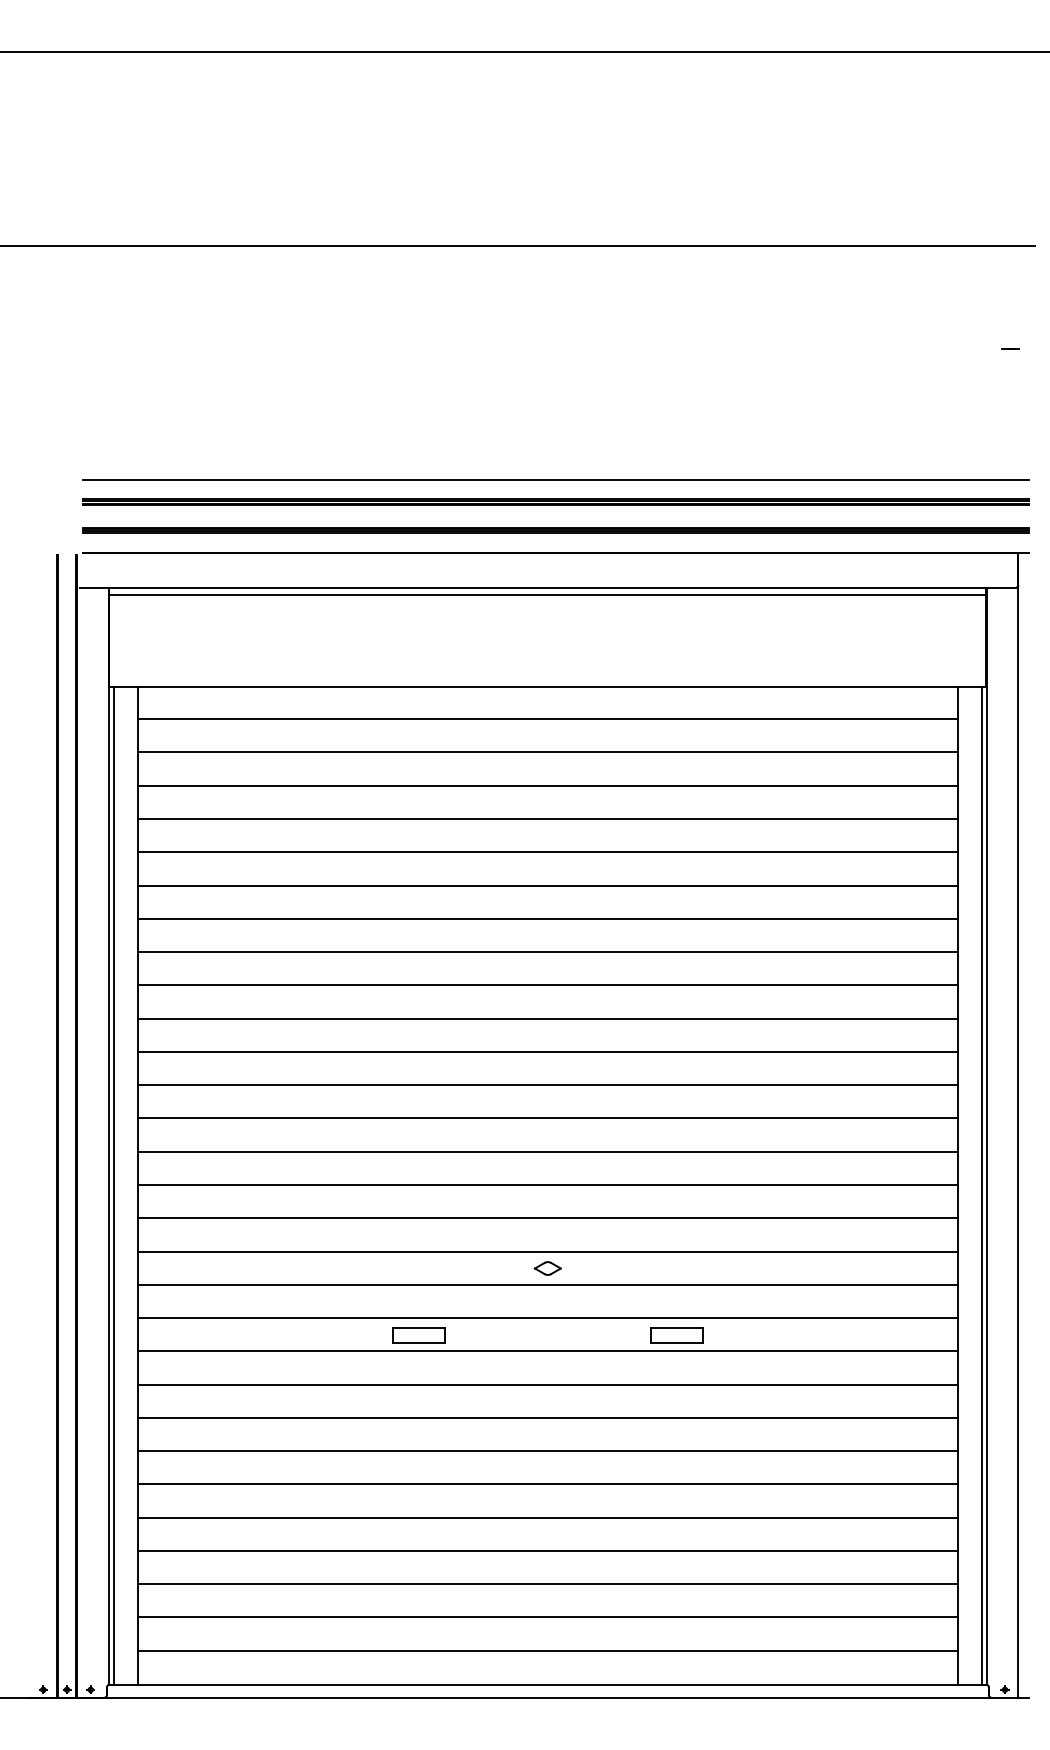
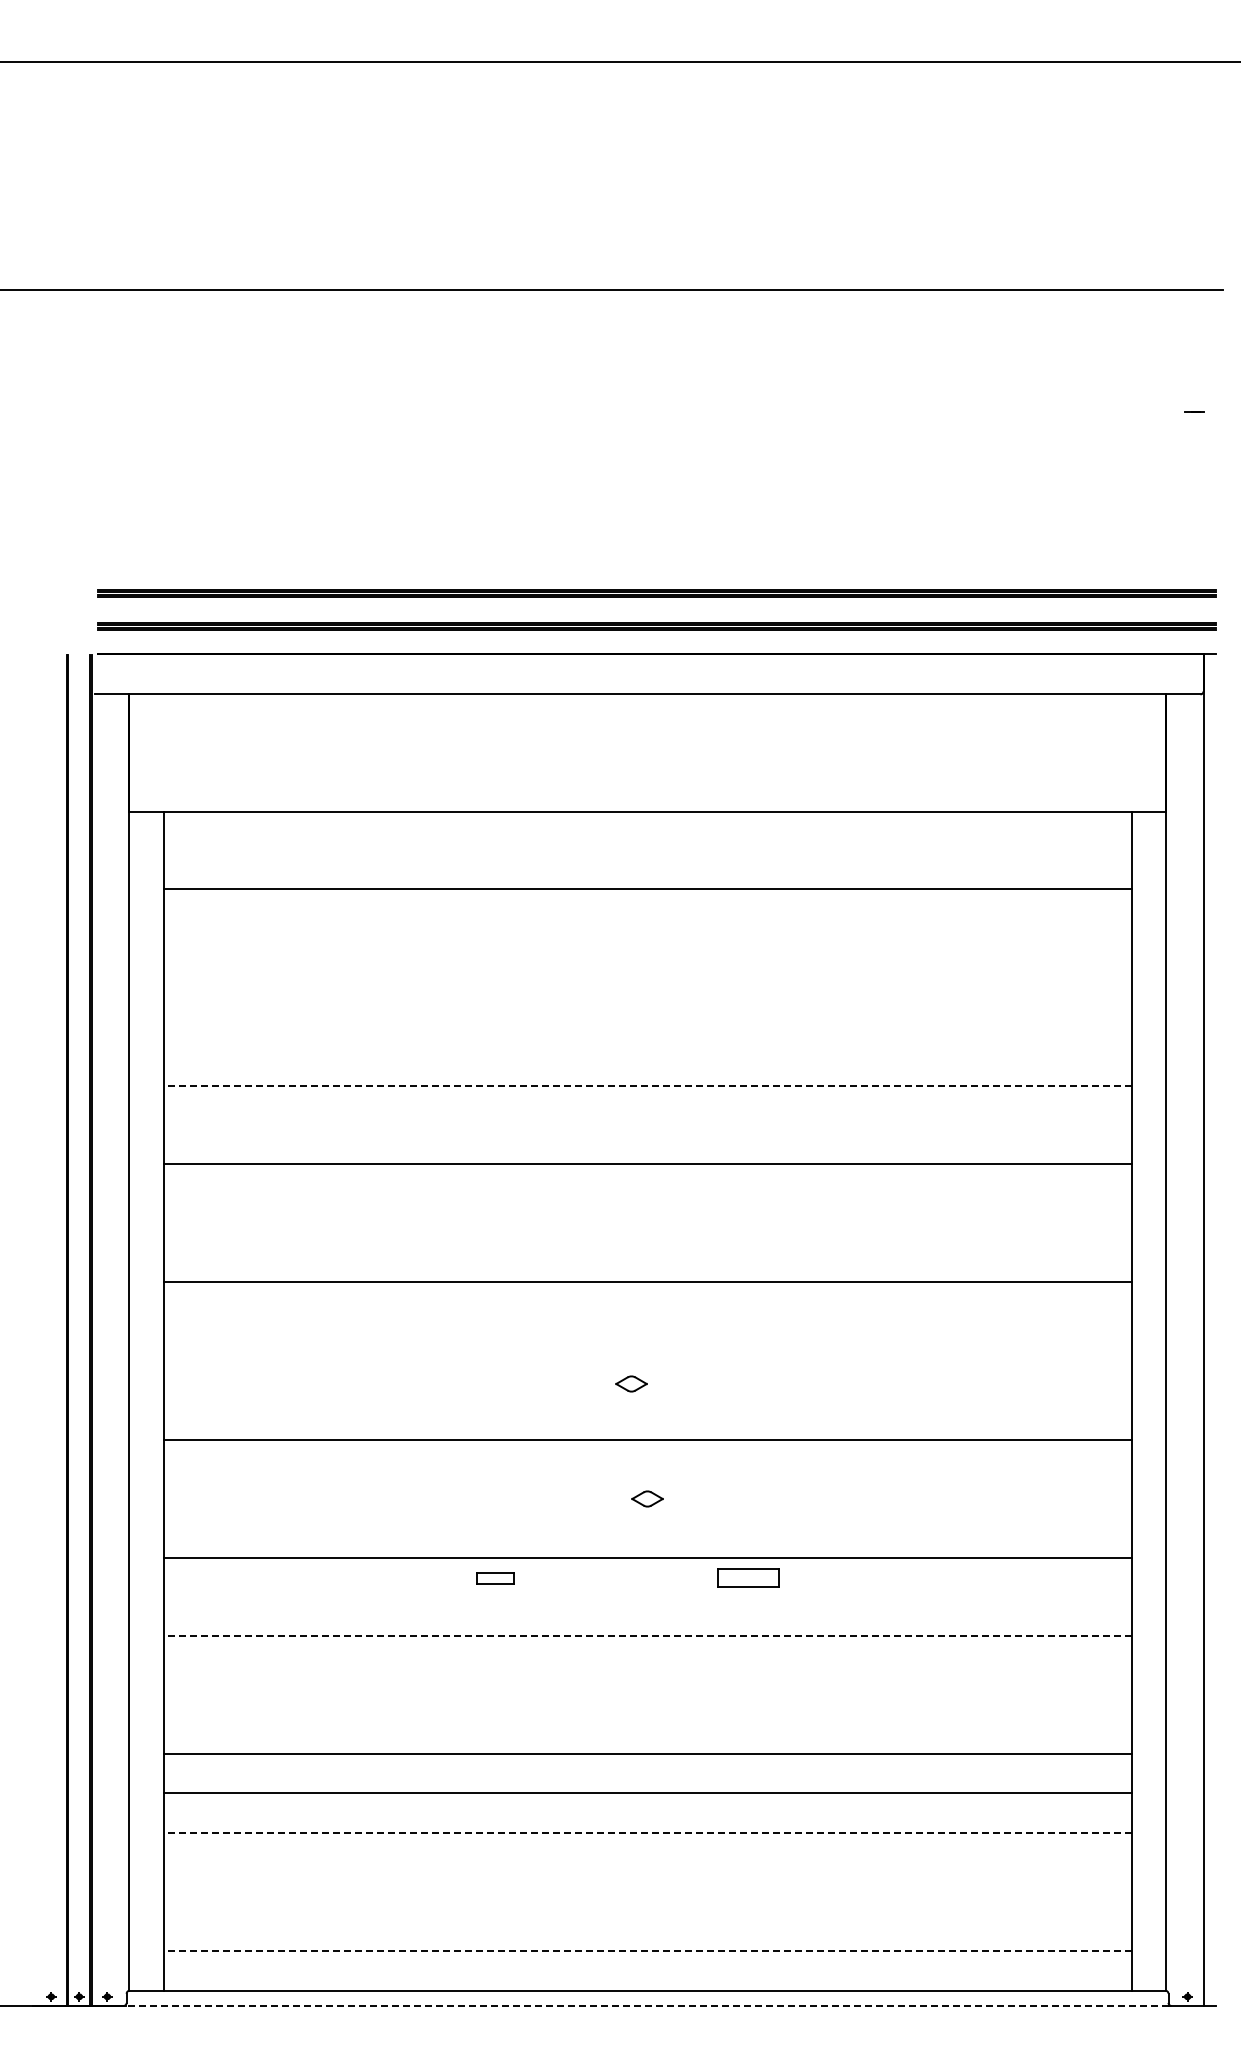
line: (555, 480) -> (656, 567), removed
line: (547, 595) -> (647, 703), removed
line: (547, 718) -> (647, 849), removed
line: (547, 785) -> (647, 928), removed
line: (547, 818) -> (647, 967), removed
line: (547, 852) -> (647, 1007), removed
line: (547, 885) -> (647, 1046), removed
line: (547, 918) -> (647, 1085), solid -> dashed
line: (547, 952) -> (647, 1125), removed
line: (547, 1018) -> (647, 1203), removed
line: (547, 1052) -> (647, 1243), removed
line: (547, 1118) -> (647, 1321), removed
line: (547, 1151) -> (647, 1360), removed
part: (534, 1170) -> (631, 1383), added
line: (547, 1185) -> (647, 1400), removed
line: (113, 1186) -> (134, 1401), removed
line: (982, 1186) -> (1160, 1401), removed
line: (547, 1251) -> (647, 1478), removed
line: (547, 1285) -> (647, 1518), removed
part: (419, 1334) -> (495, 1577), size x0.6
part: (676, 1334) -> (748, 1577), moved
line: (547, 1351) -> (647, 1596), removed
line: (547, 1384) -> (647, 1636), solid -> dashed
line: (547, 1417) -> (647, 1675), removed
line: (547, 1450) -> (647, 1714), removed
line: (547, 1550) -> (647, 1832), solid -> dashed
line: (547, 1584) -> (647, 1872), removed
line: (547, 1617) -> (647, 1911), removed
line: (547, 1650) -> (647, 1950), solid -> dashed
line: (547, 1697) -> (646, 2005), solid -> dashed

